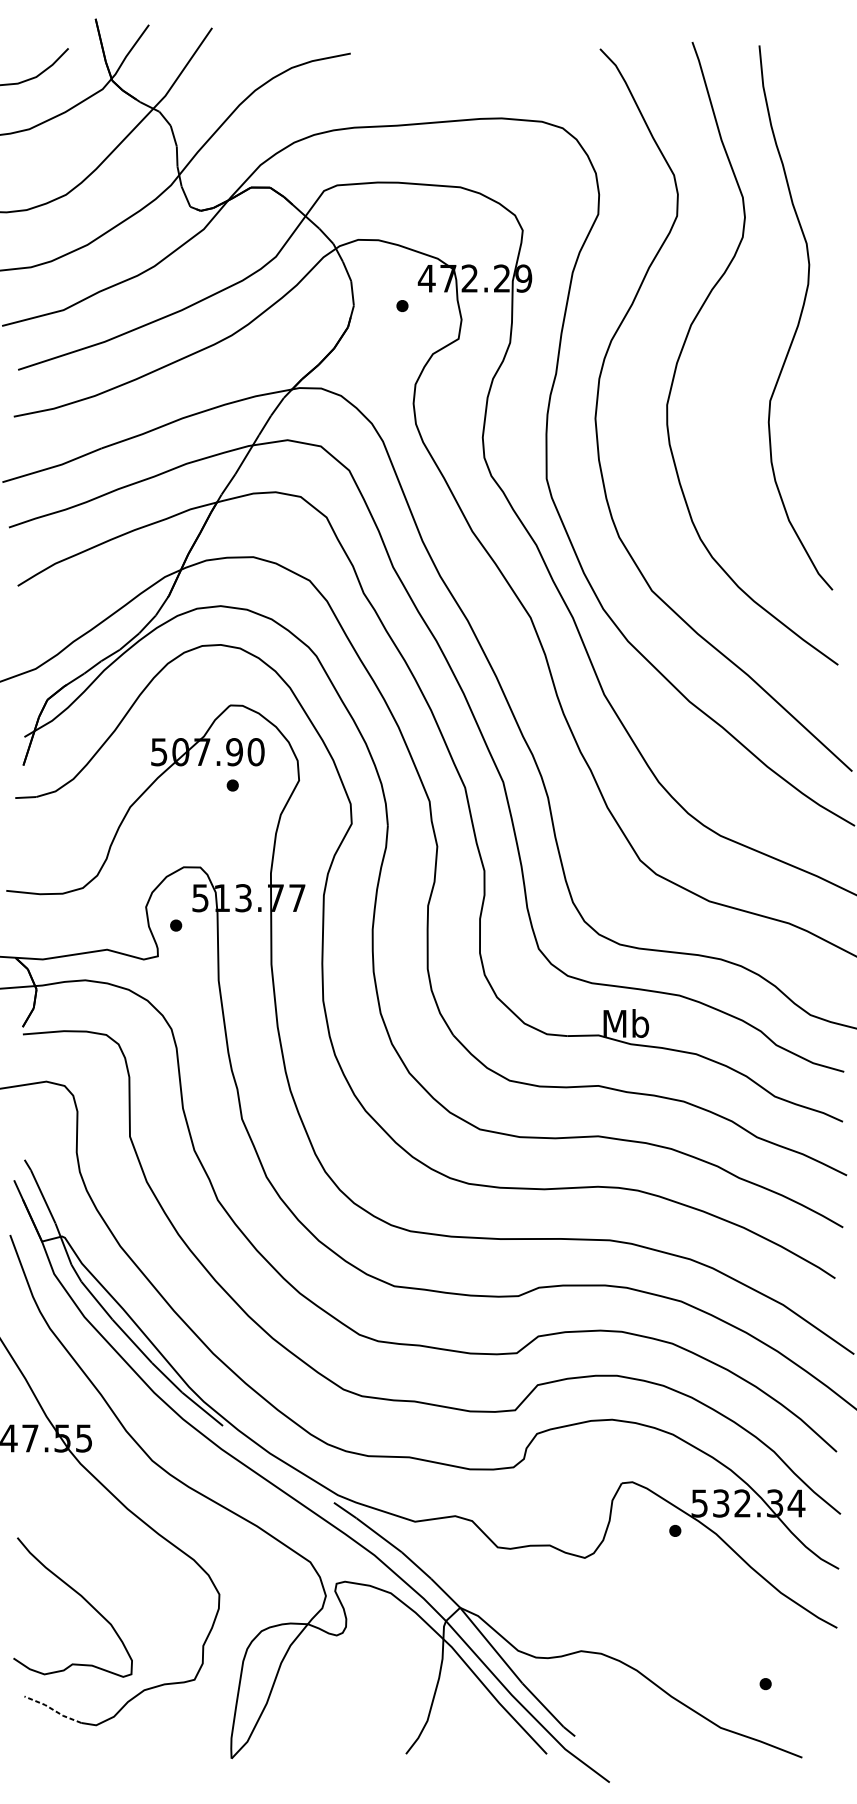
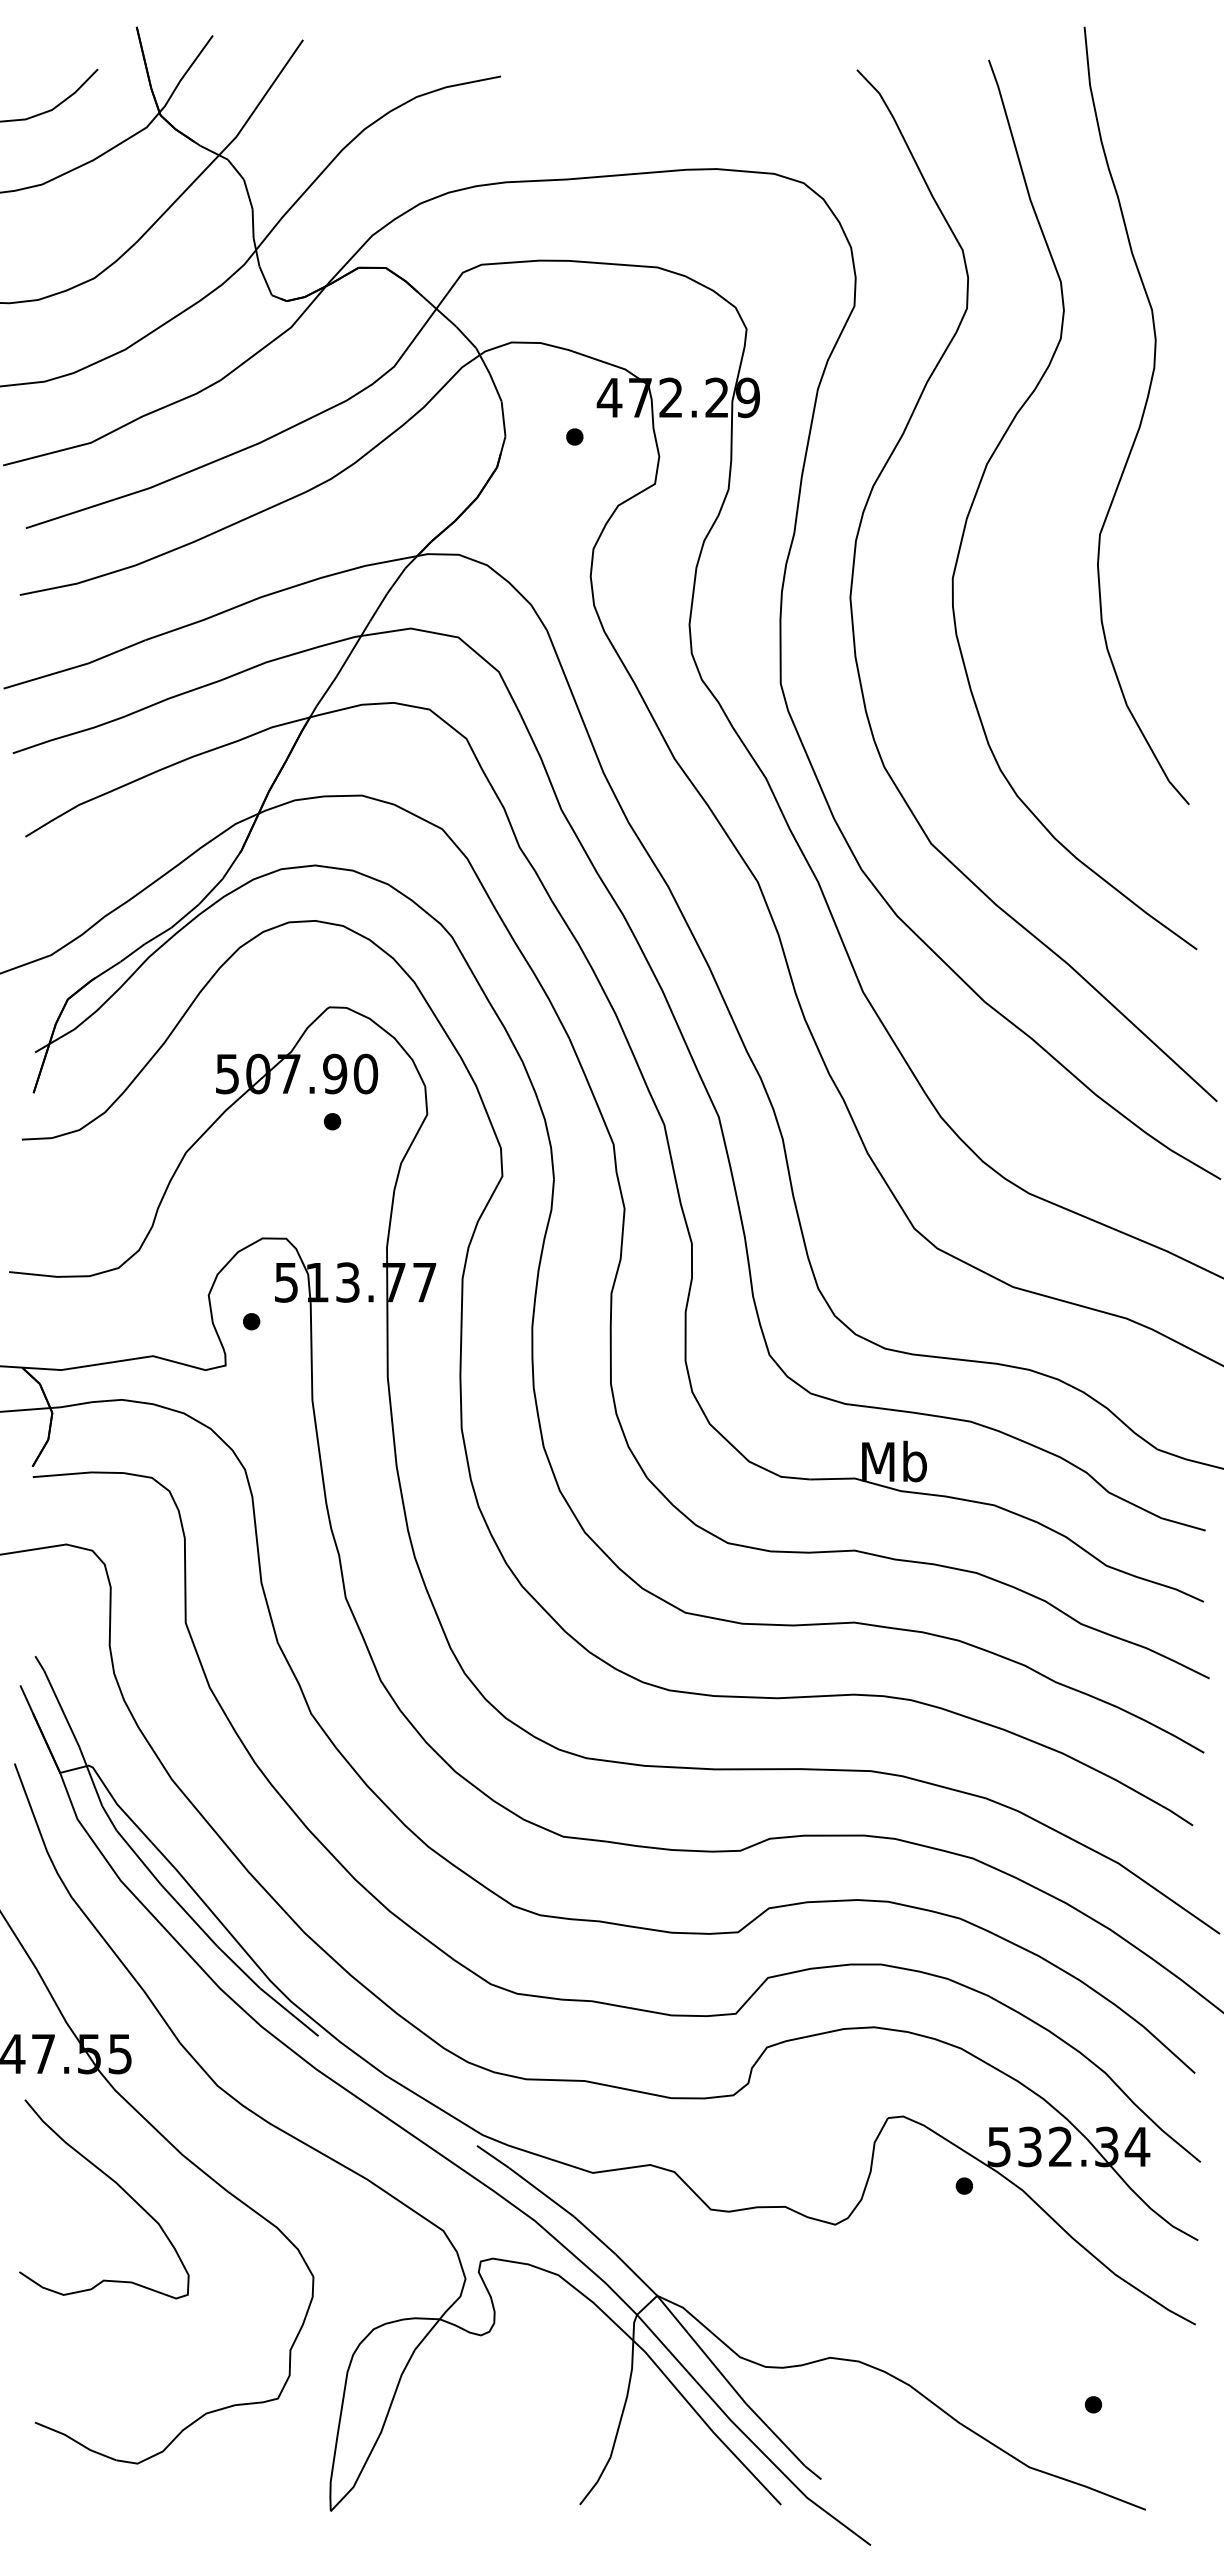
curve: (799, 318) -> (1141, 416), moved
curve: (82, 1597) -> (117, 2185), moved
line: (52, 1709) -> (75, 2441), dashed -> solid

